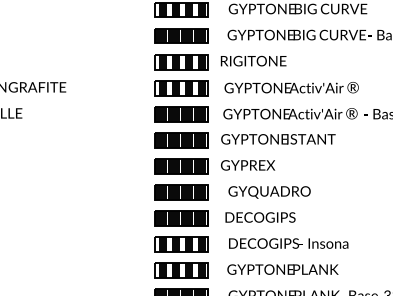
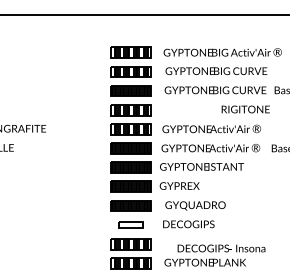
text: (253, 61) -> (245, 109), moved
part: (181, 217) -> (130, 224), size x0.6
text: (288, 243) -> (221, 248), moved

